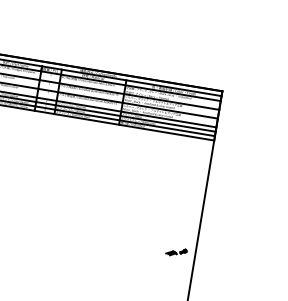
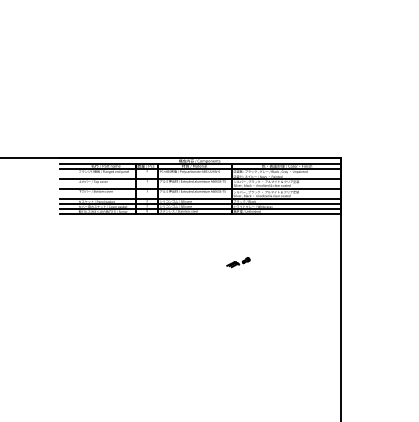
part: (176, 252) -> (238, 262), moved

